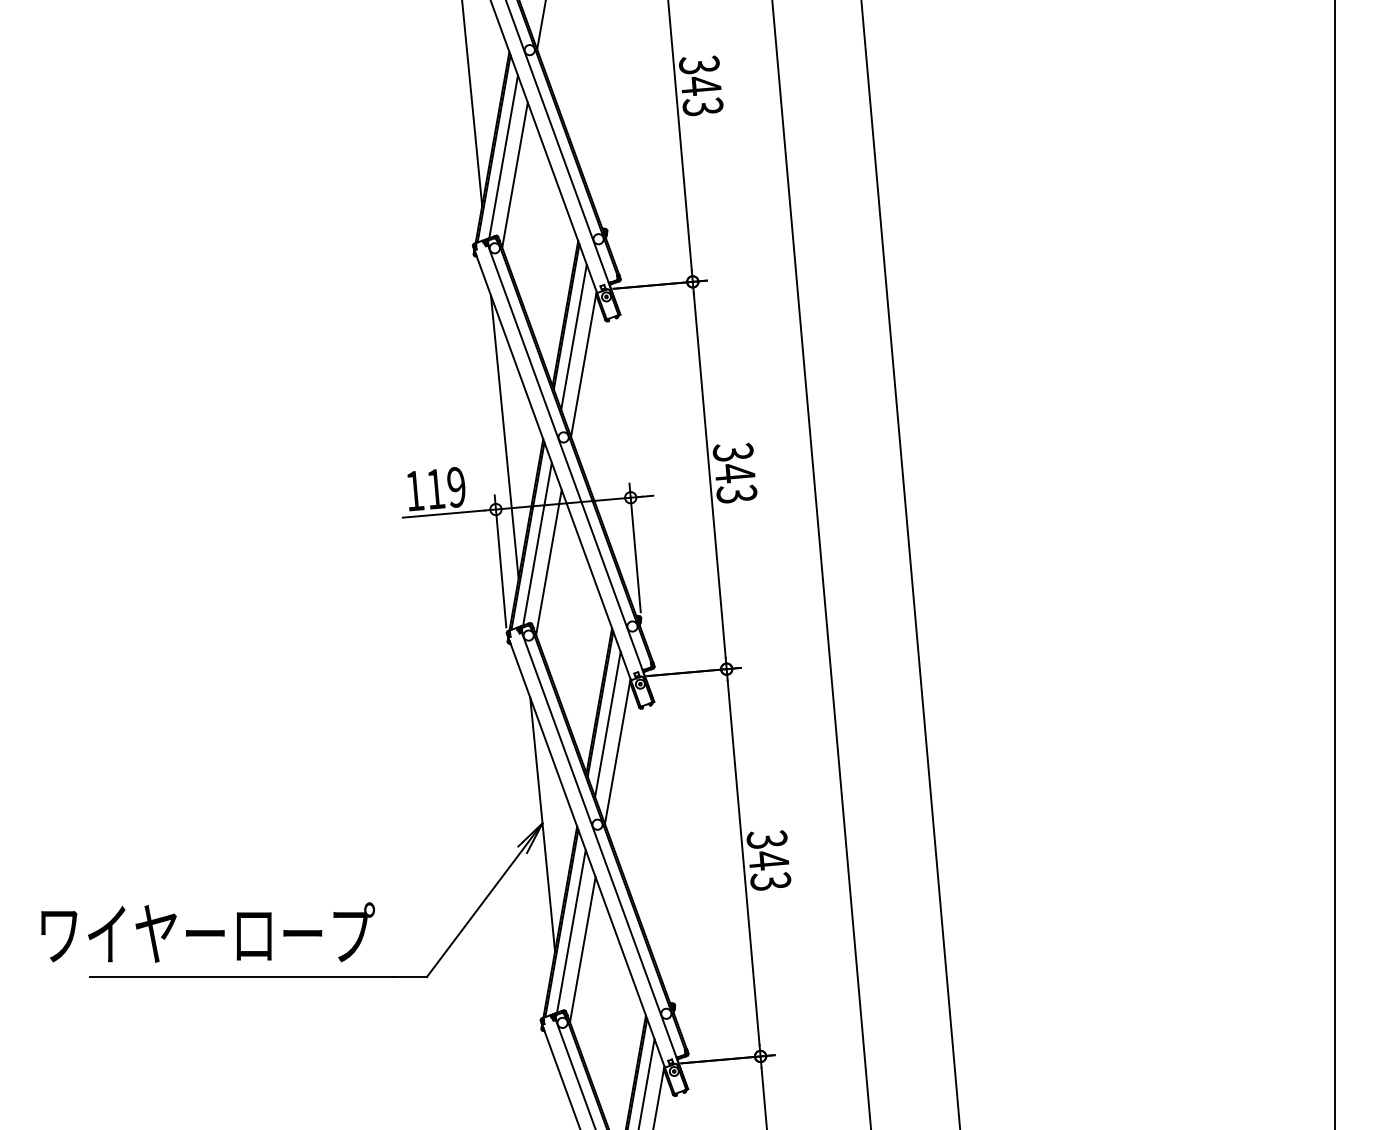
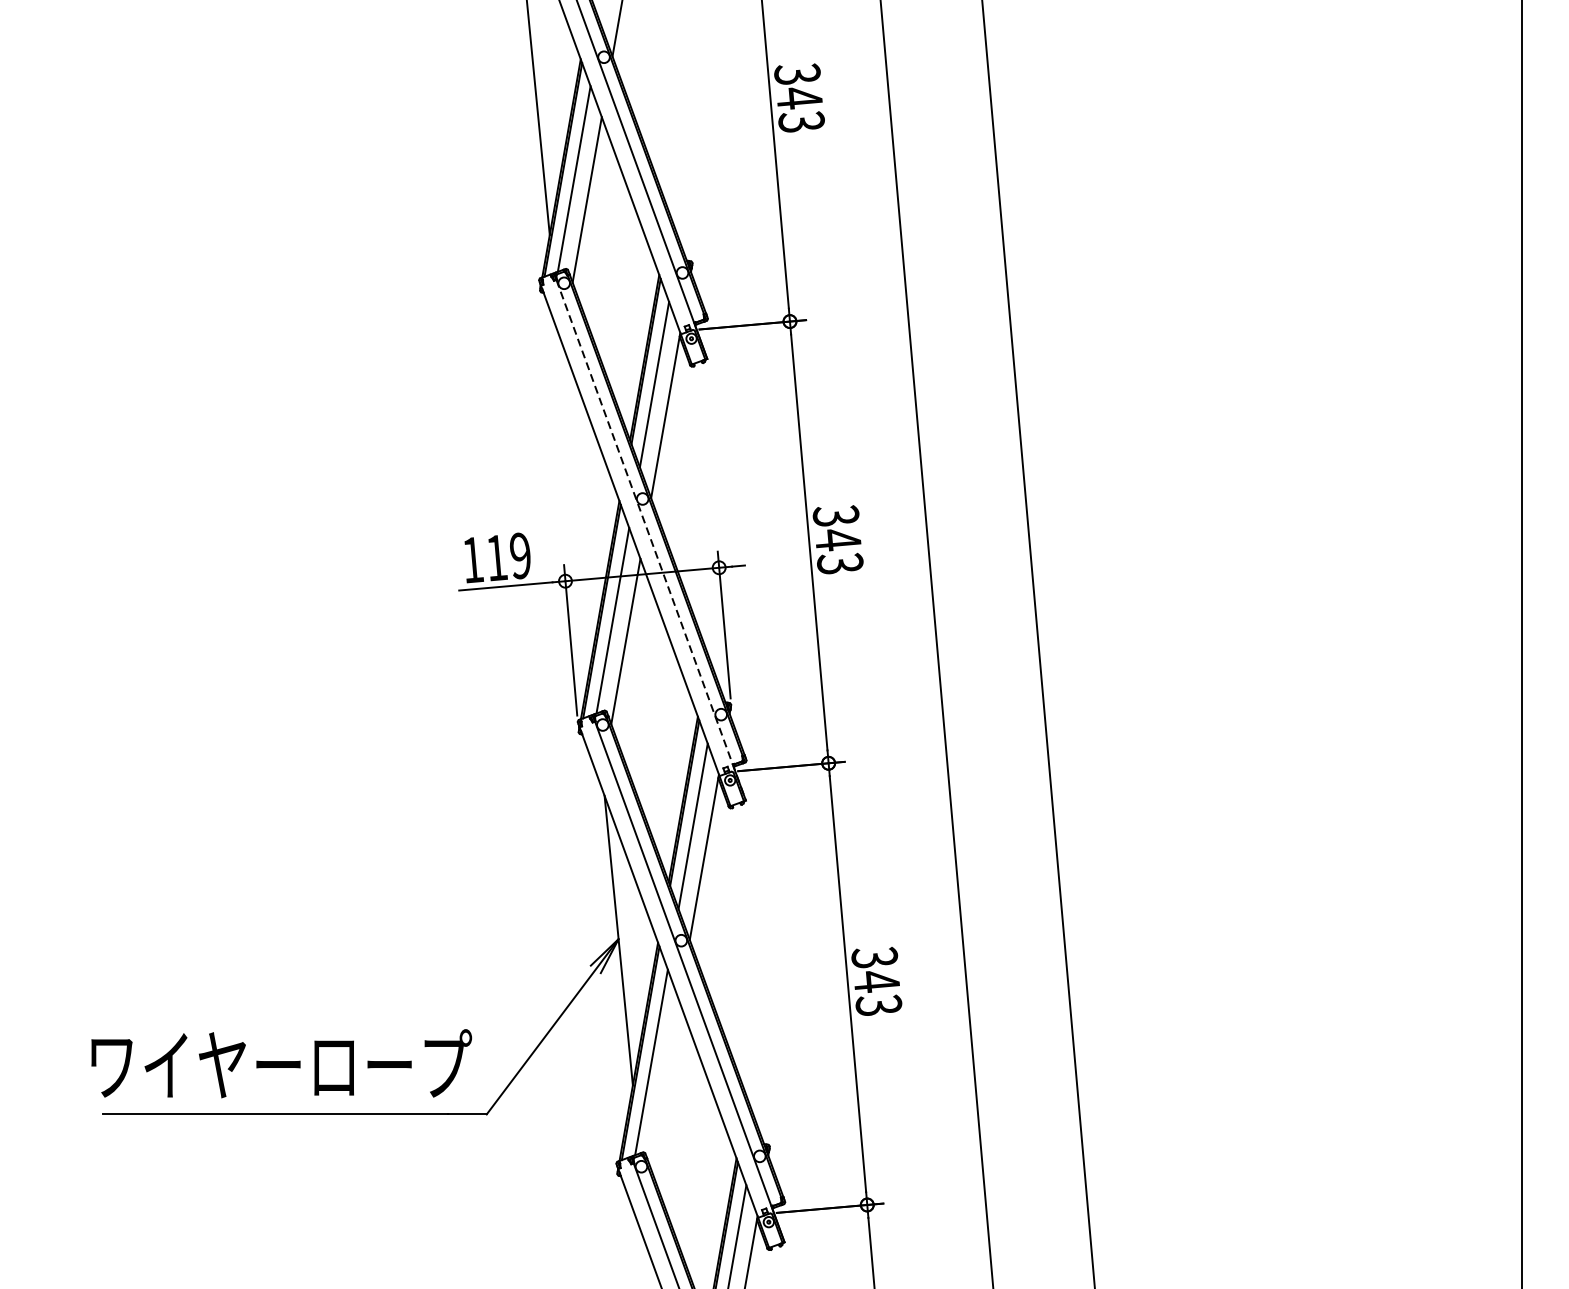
line: (504, 436) -> (575, 497), removed
line: (571, 473) -> (651, 540), solid -> dashed
text: (207, 932) -> (280, 1063), moved
line: (582, 949) -> (664, 1083), removed

